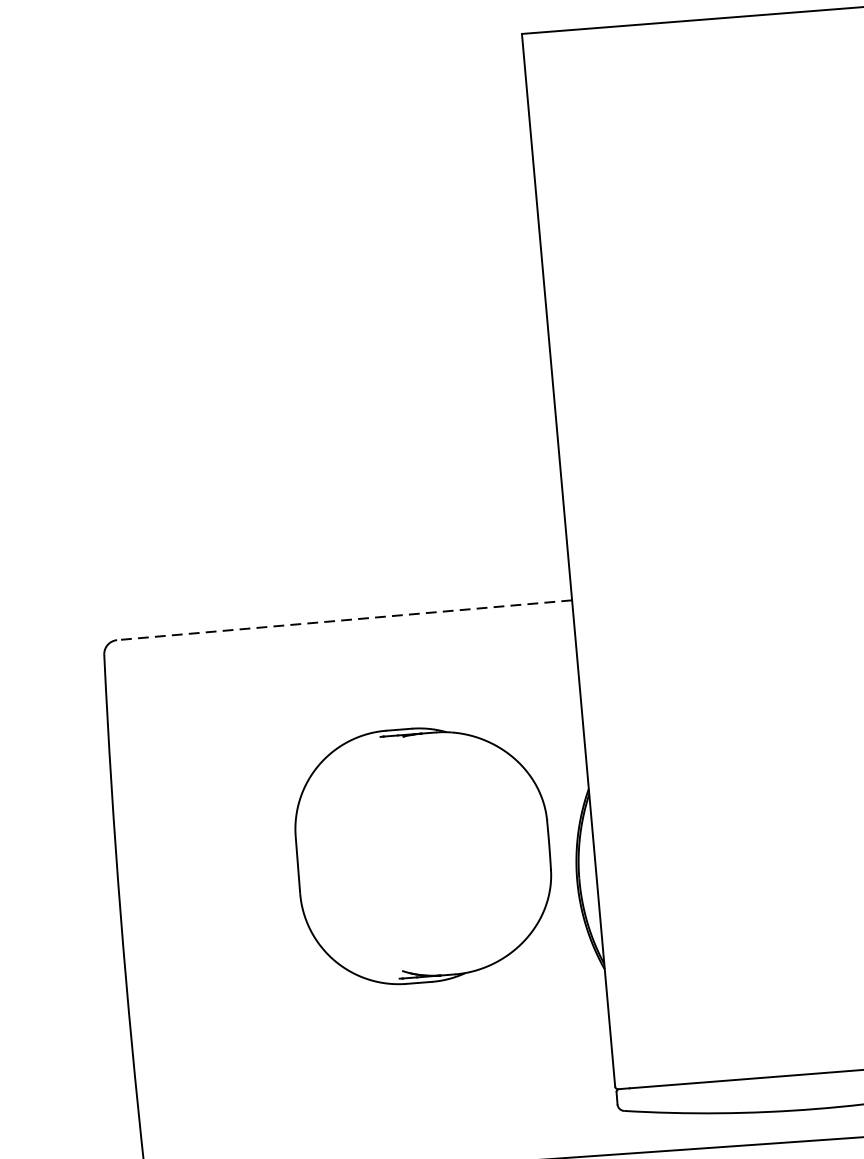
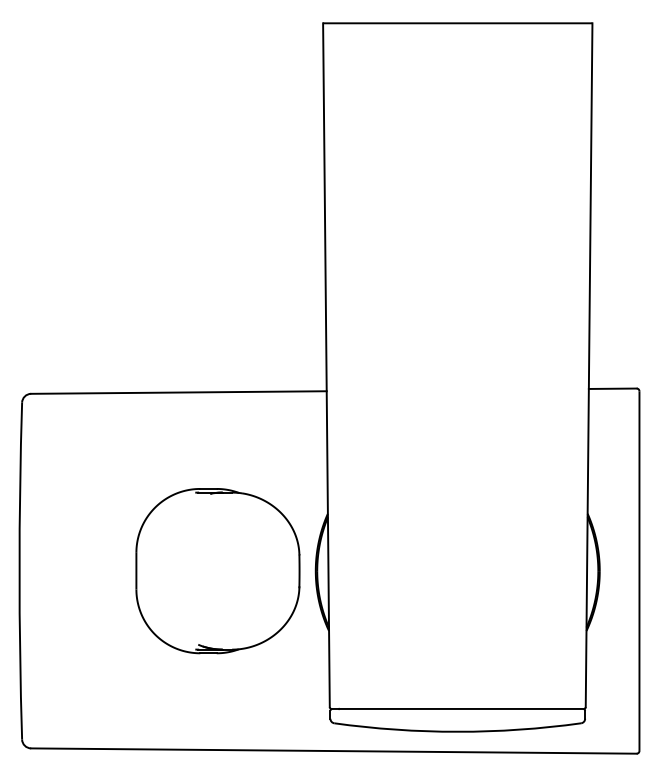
line: (343, 620) -> (178, 392), dashed -> solid
part: (422, 855) -> (217, 571), moved

